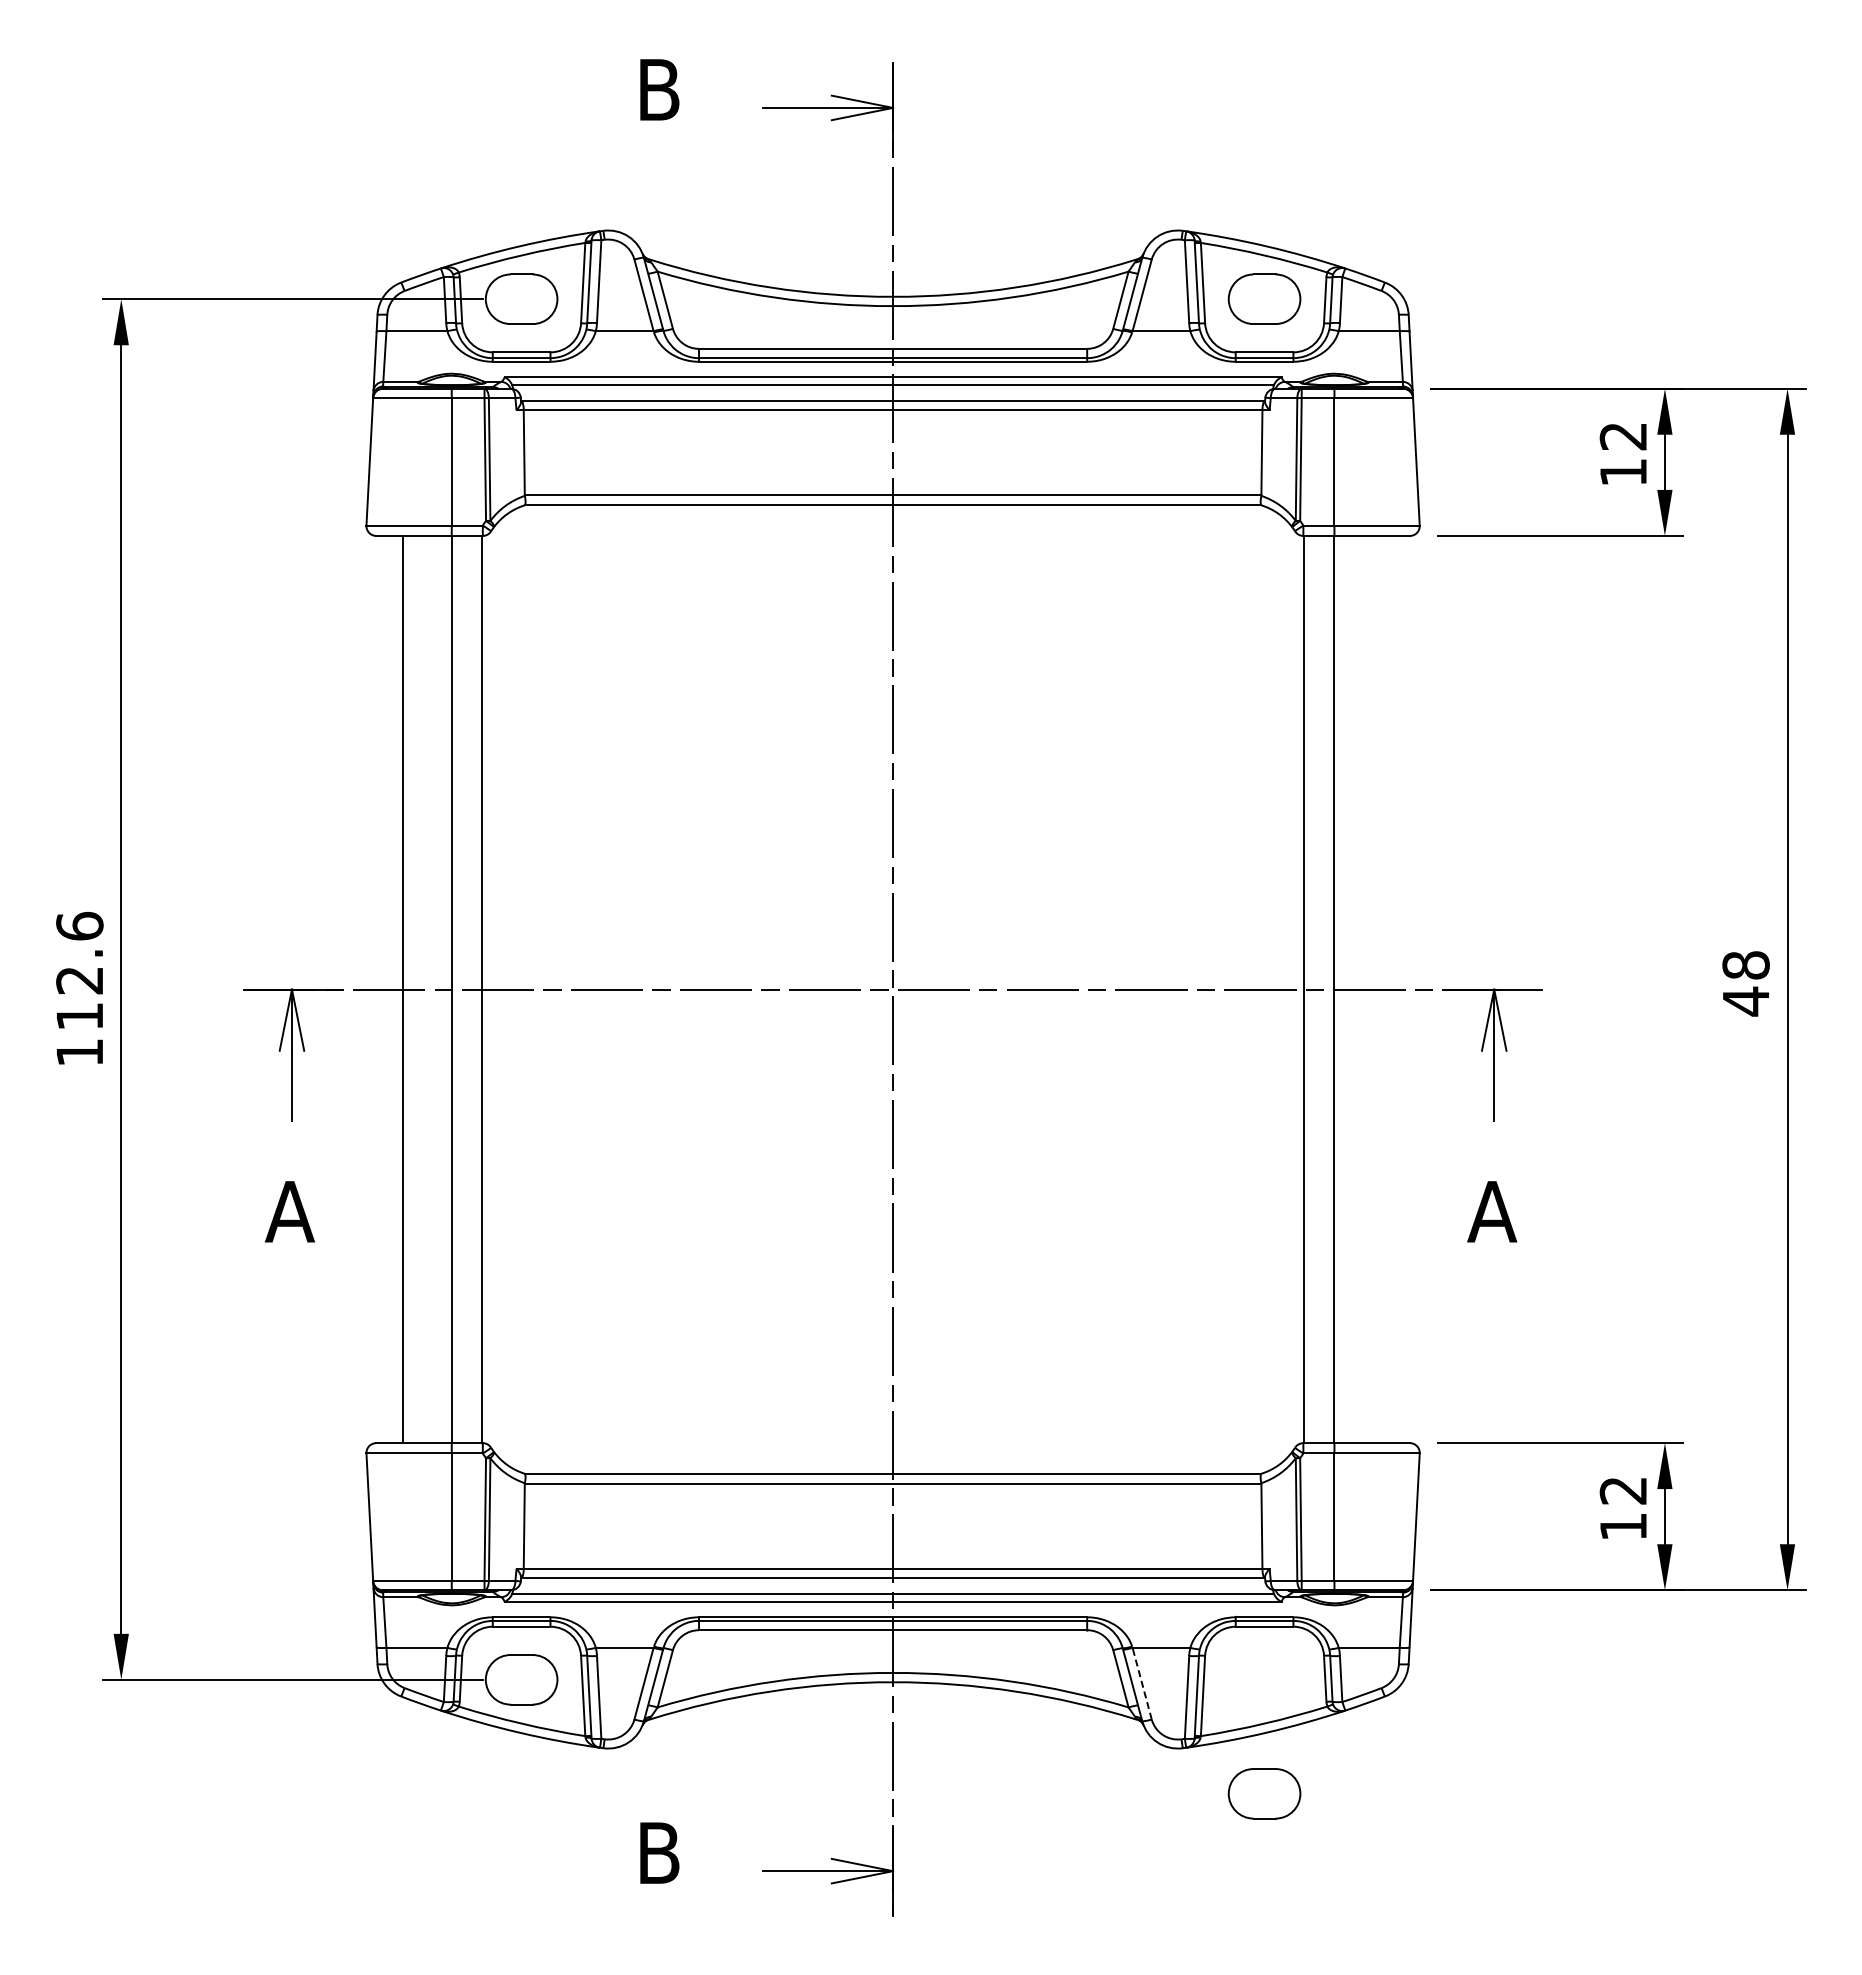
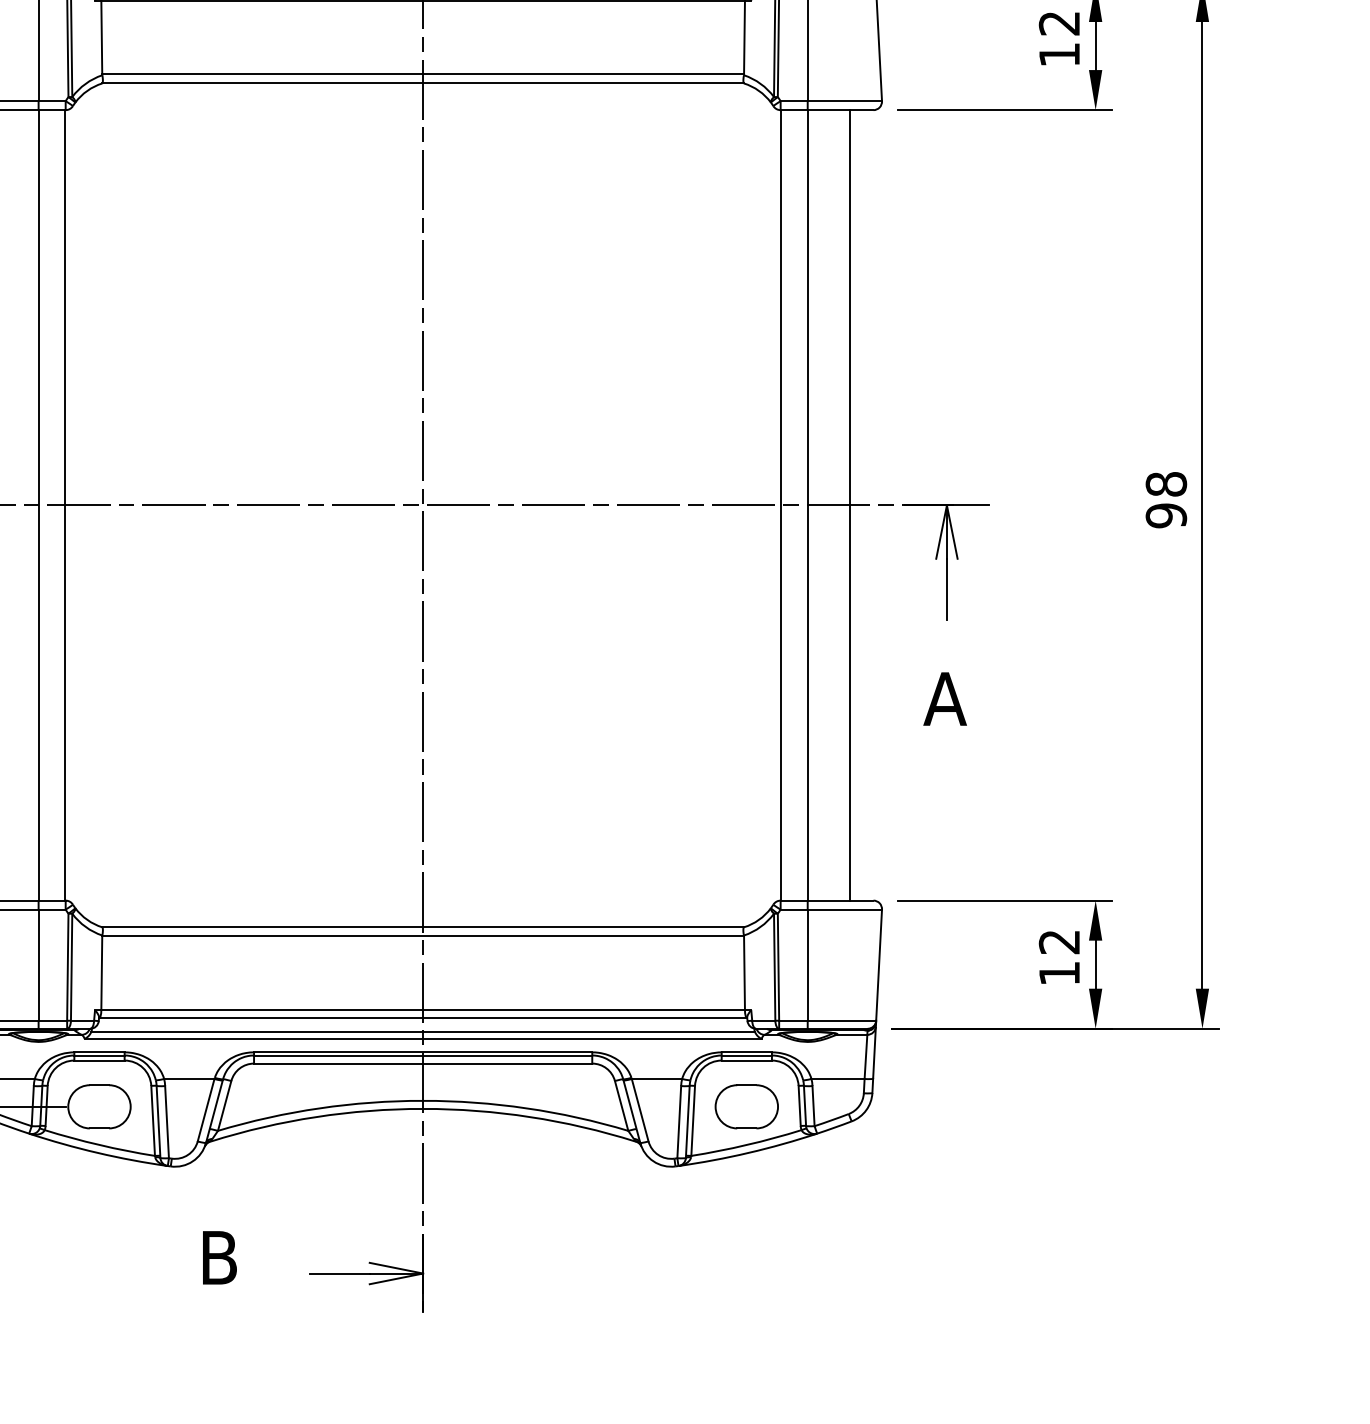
line: (1383, 989) -> (850, 505), added
text: (1745, 1001) -> (1165, 515), 48 -> 98
line: (1142, 1683) -> (640, 1110), dashed -> solid
part: (1264, 1793) -> (746, 1106), moved

